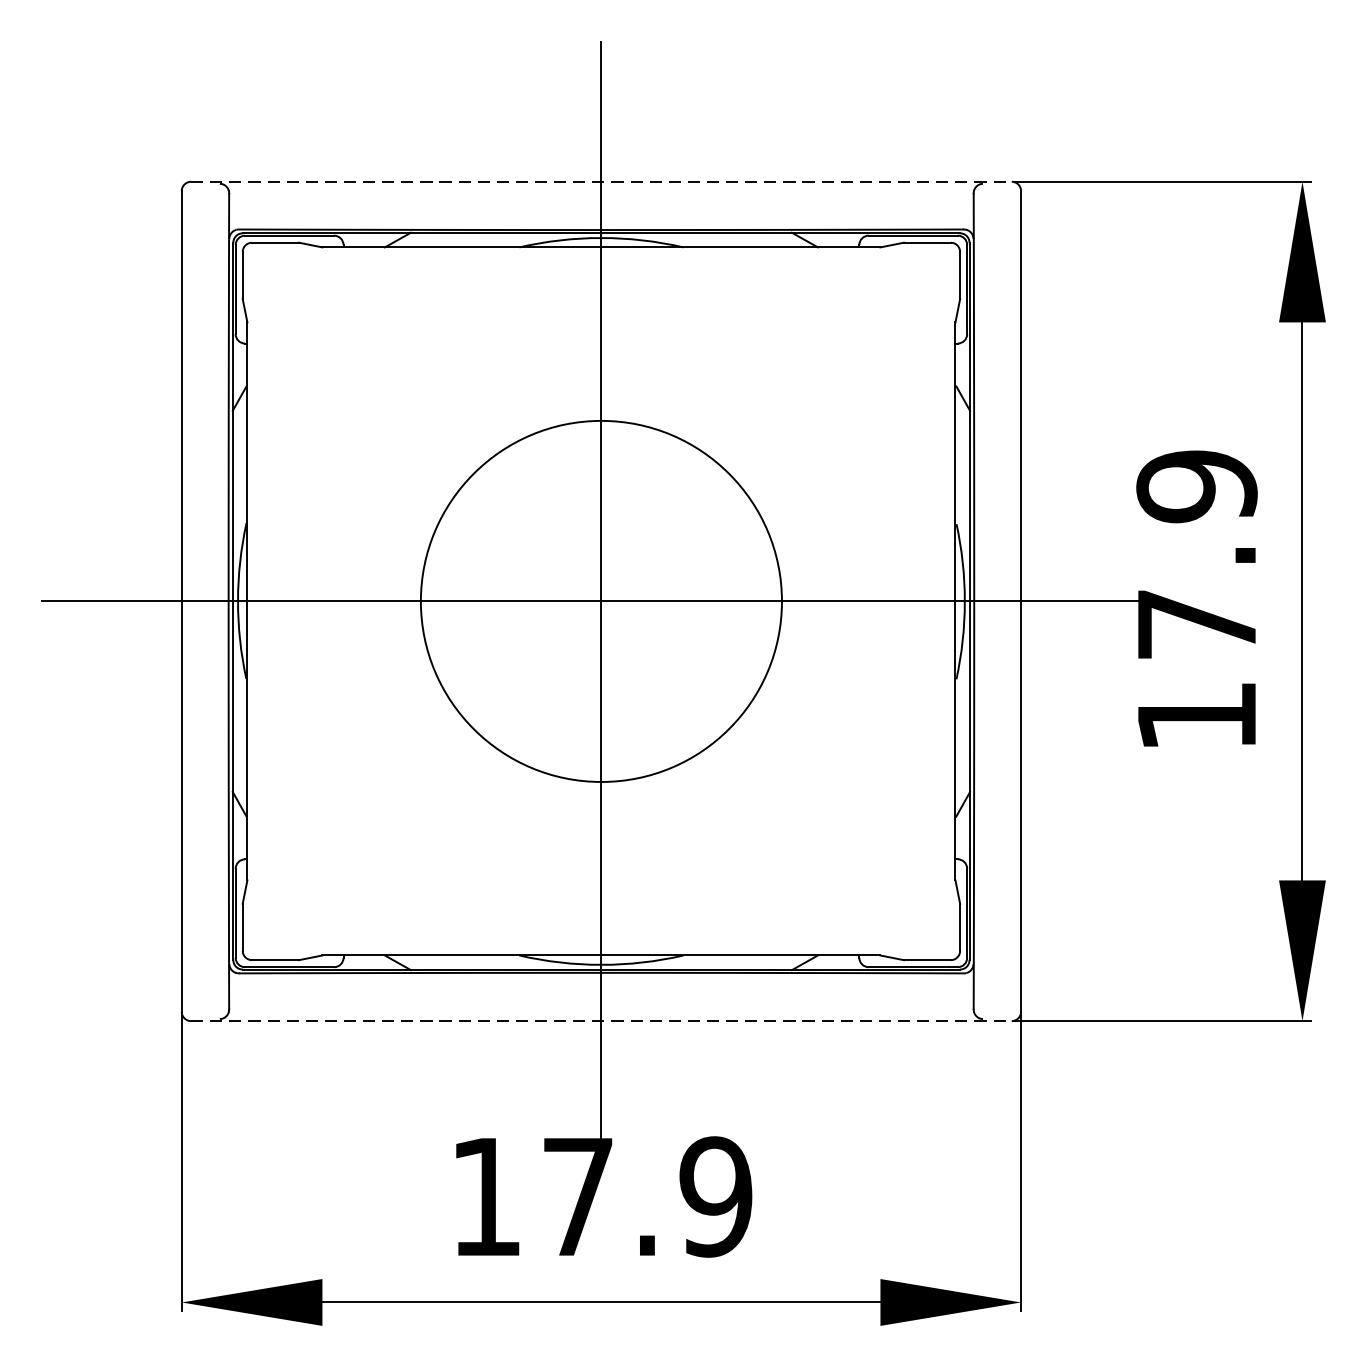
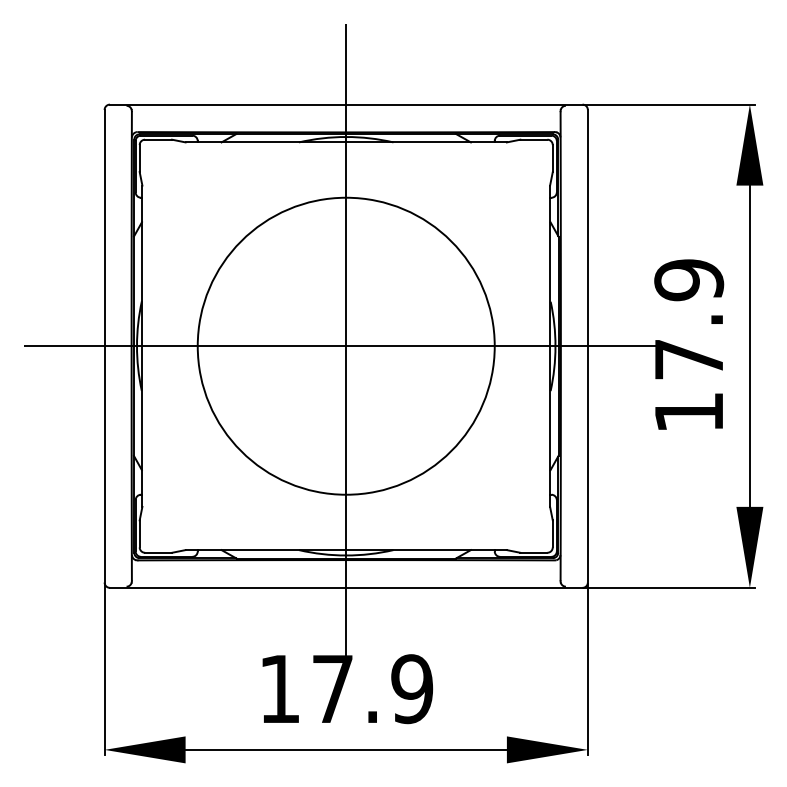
line: (601, 181) -> (346, 104), dashed -> solid
circle: (600, 600) -> (345, 345), size x1.43
line: (601, 1020) -> (346, 587), dashed -> solid

